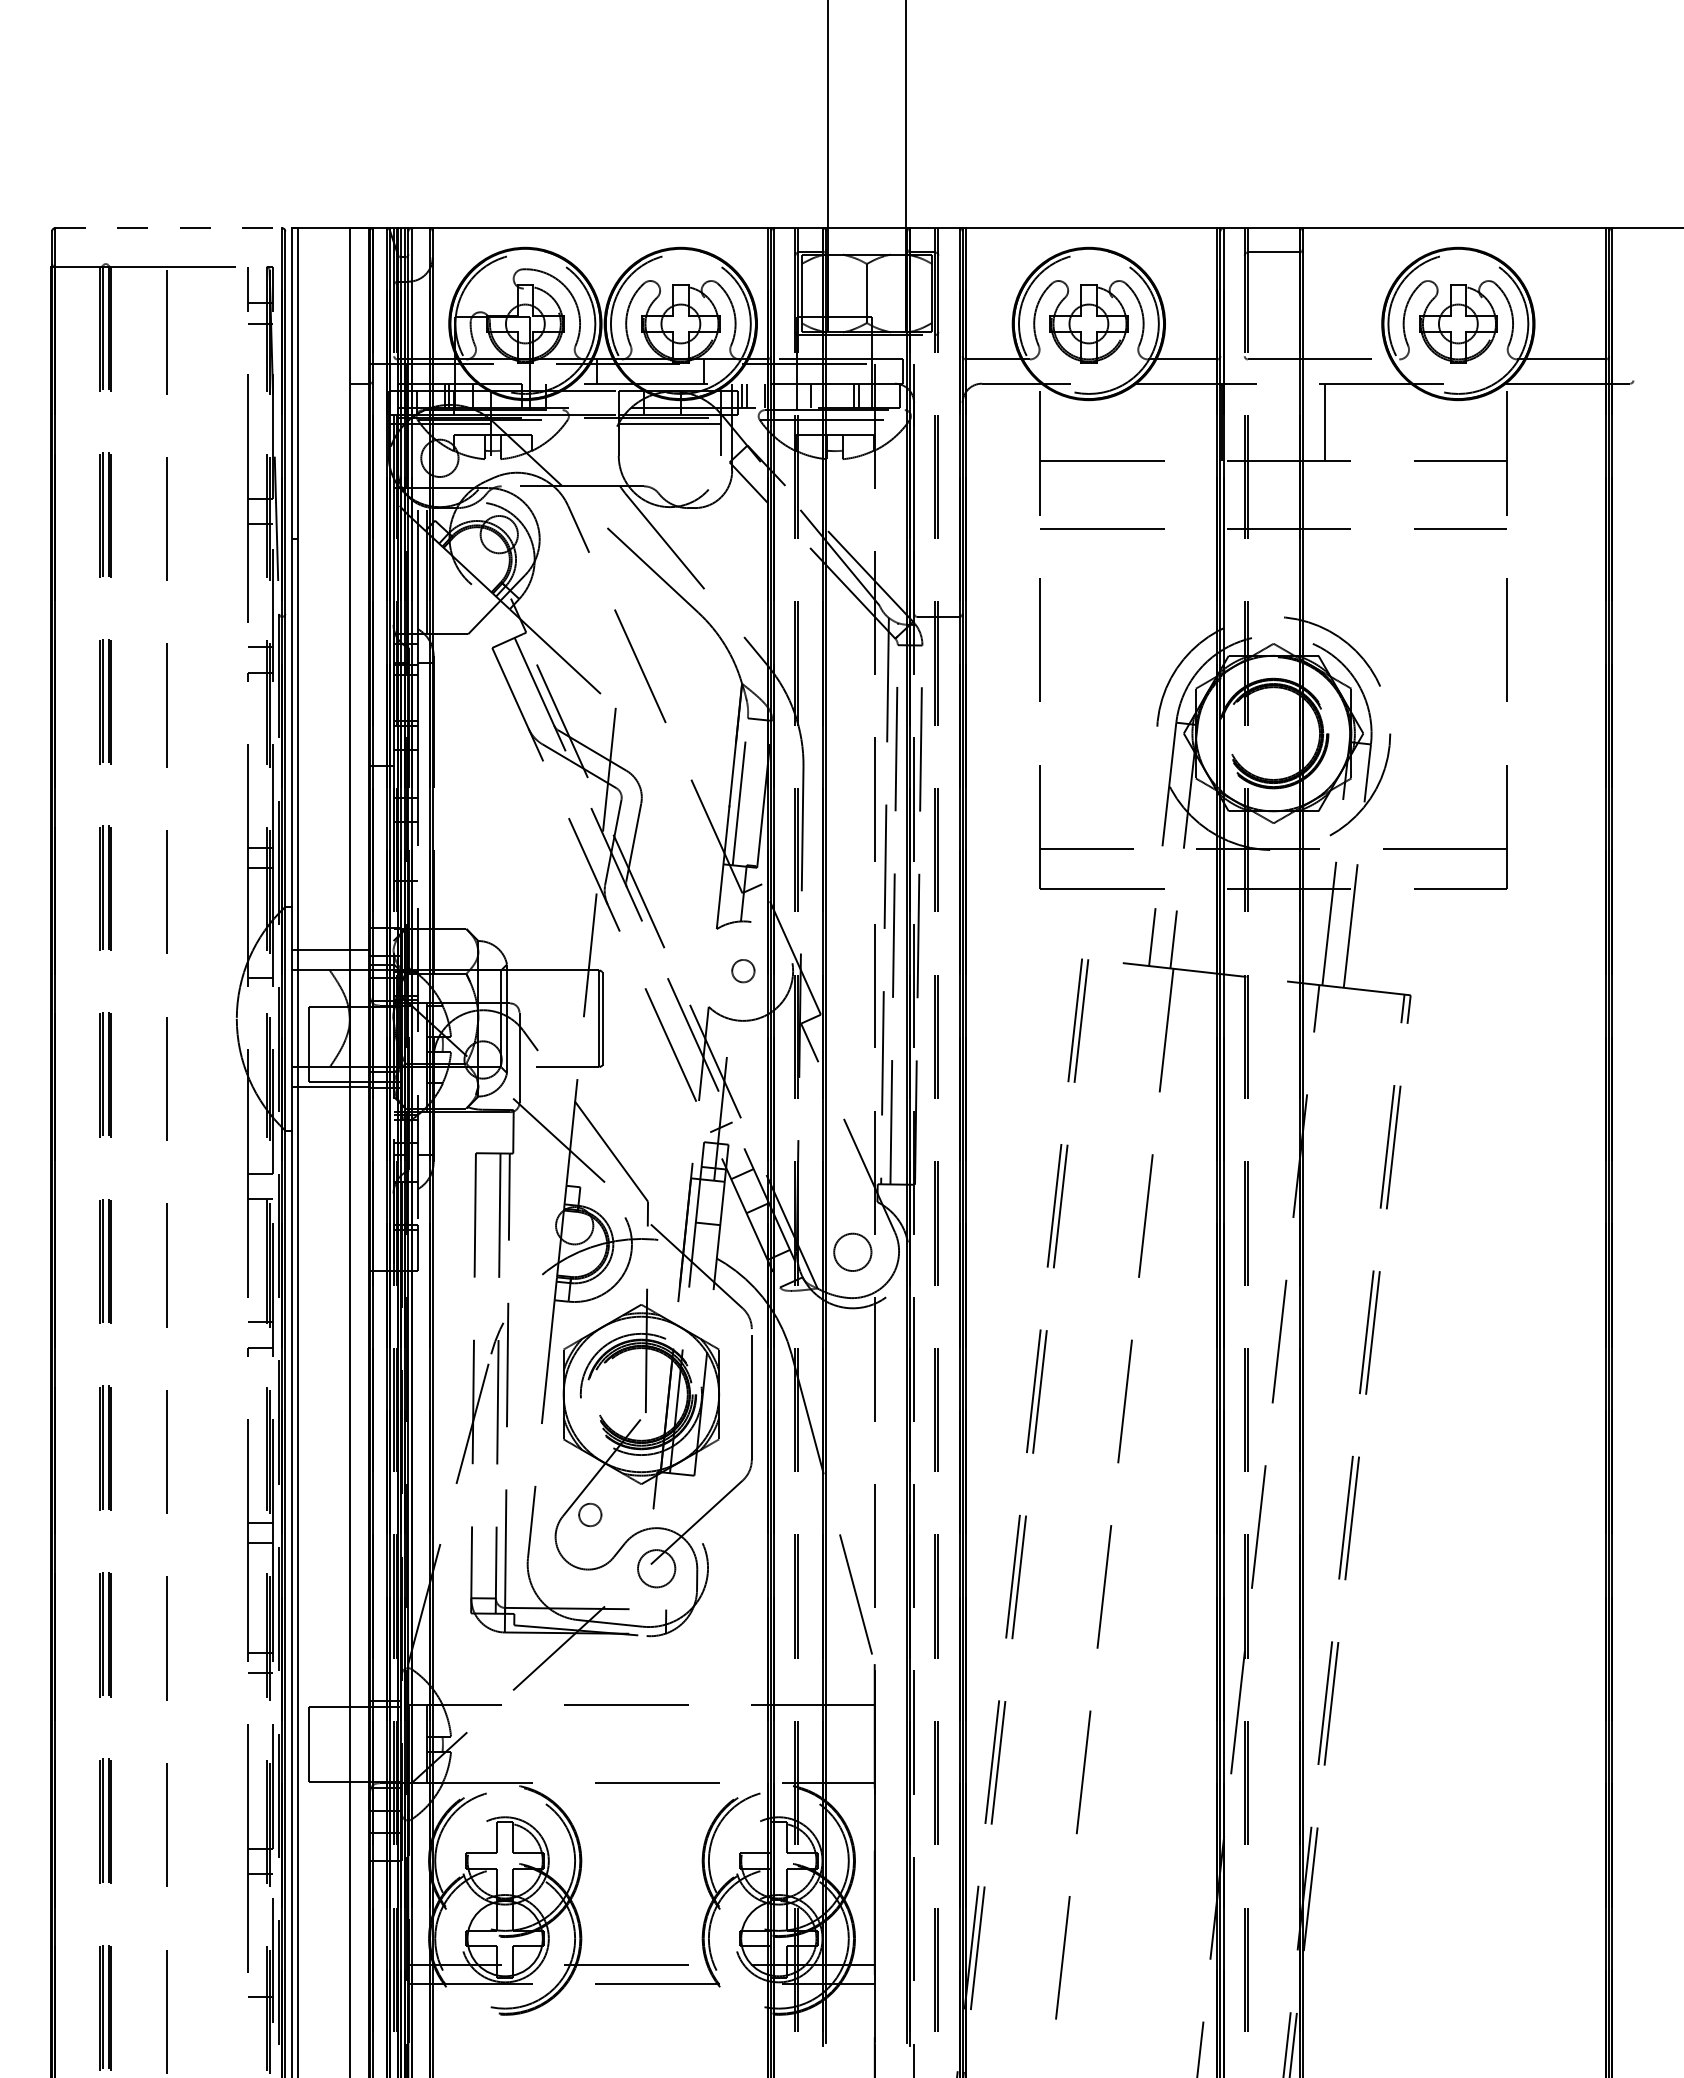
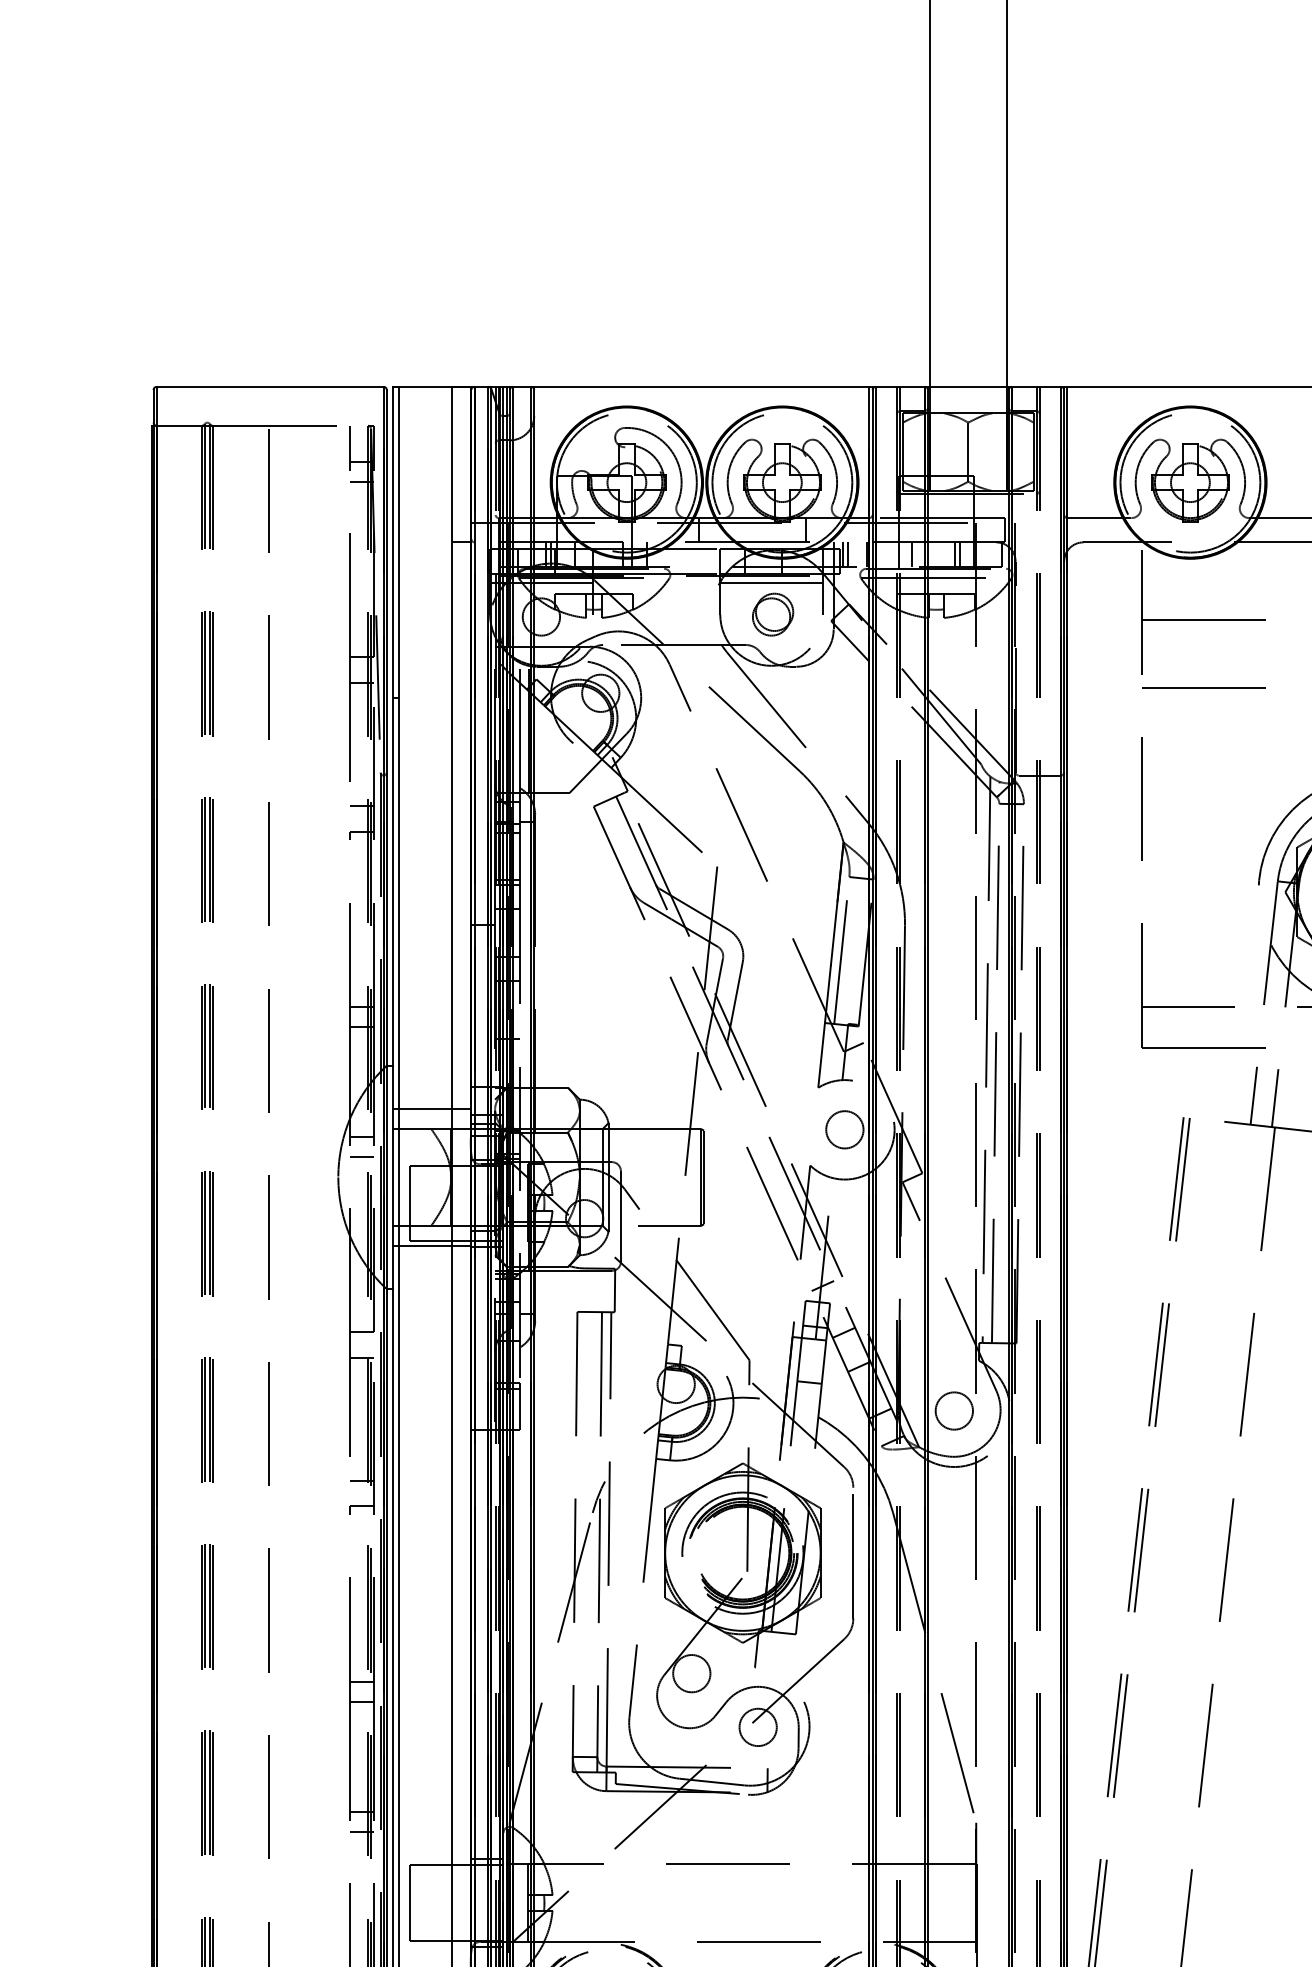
line: (168, 228) -> (270, 387), dashed -> solid
part: (671, 455) -> (773, 614), added
circle: (743, 970) -> (845, 1129), size x1.67
line: (260, 998) -> (362, 1157), added
circle: (589, 1514) -> (691, 1673), size x1.67

